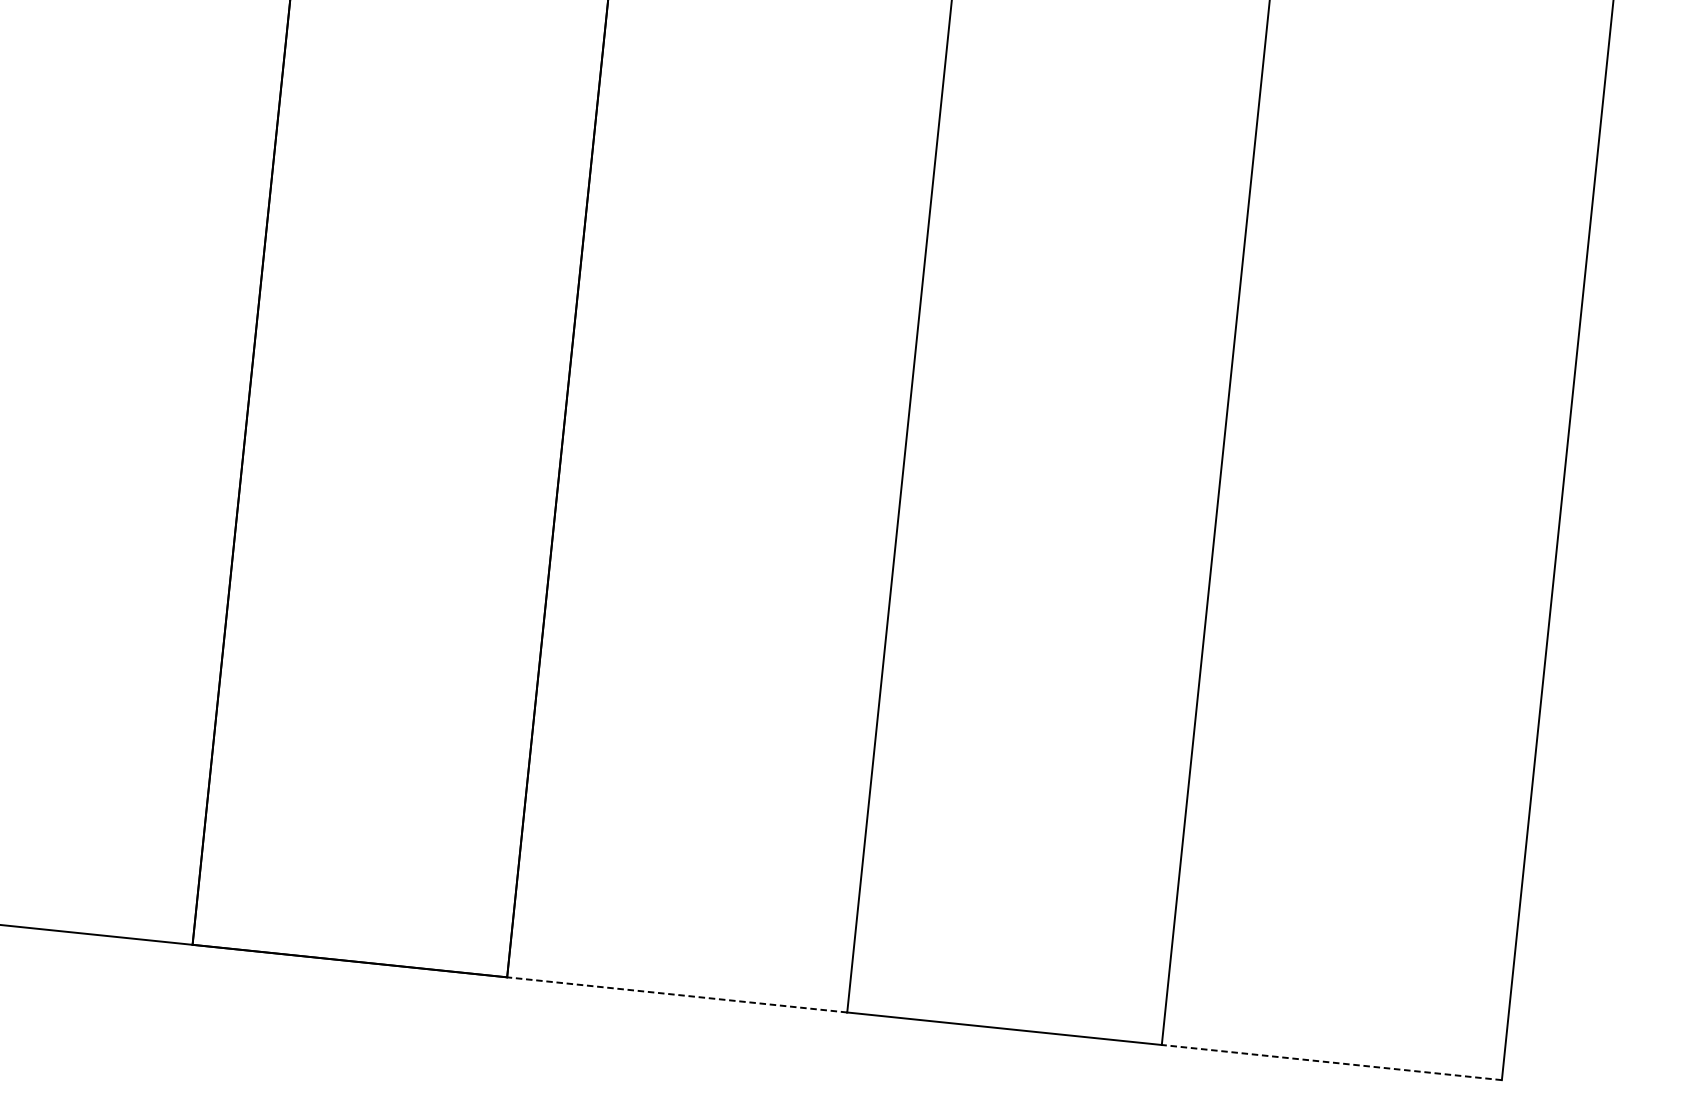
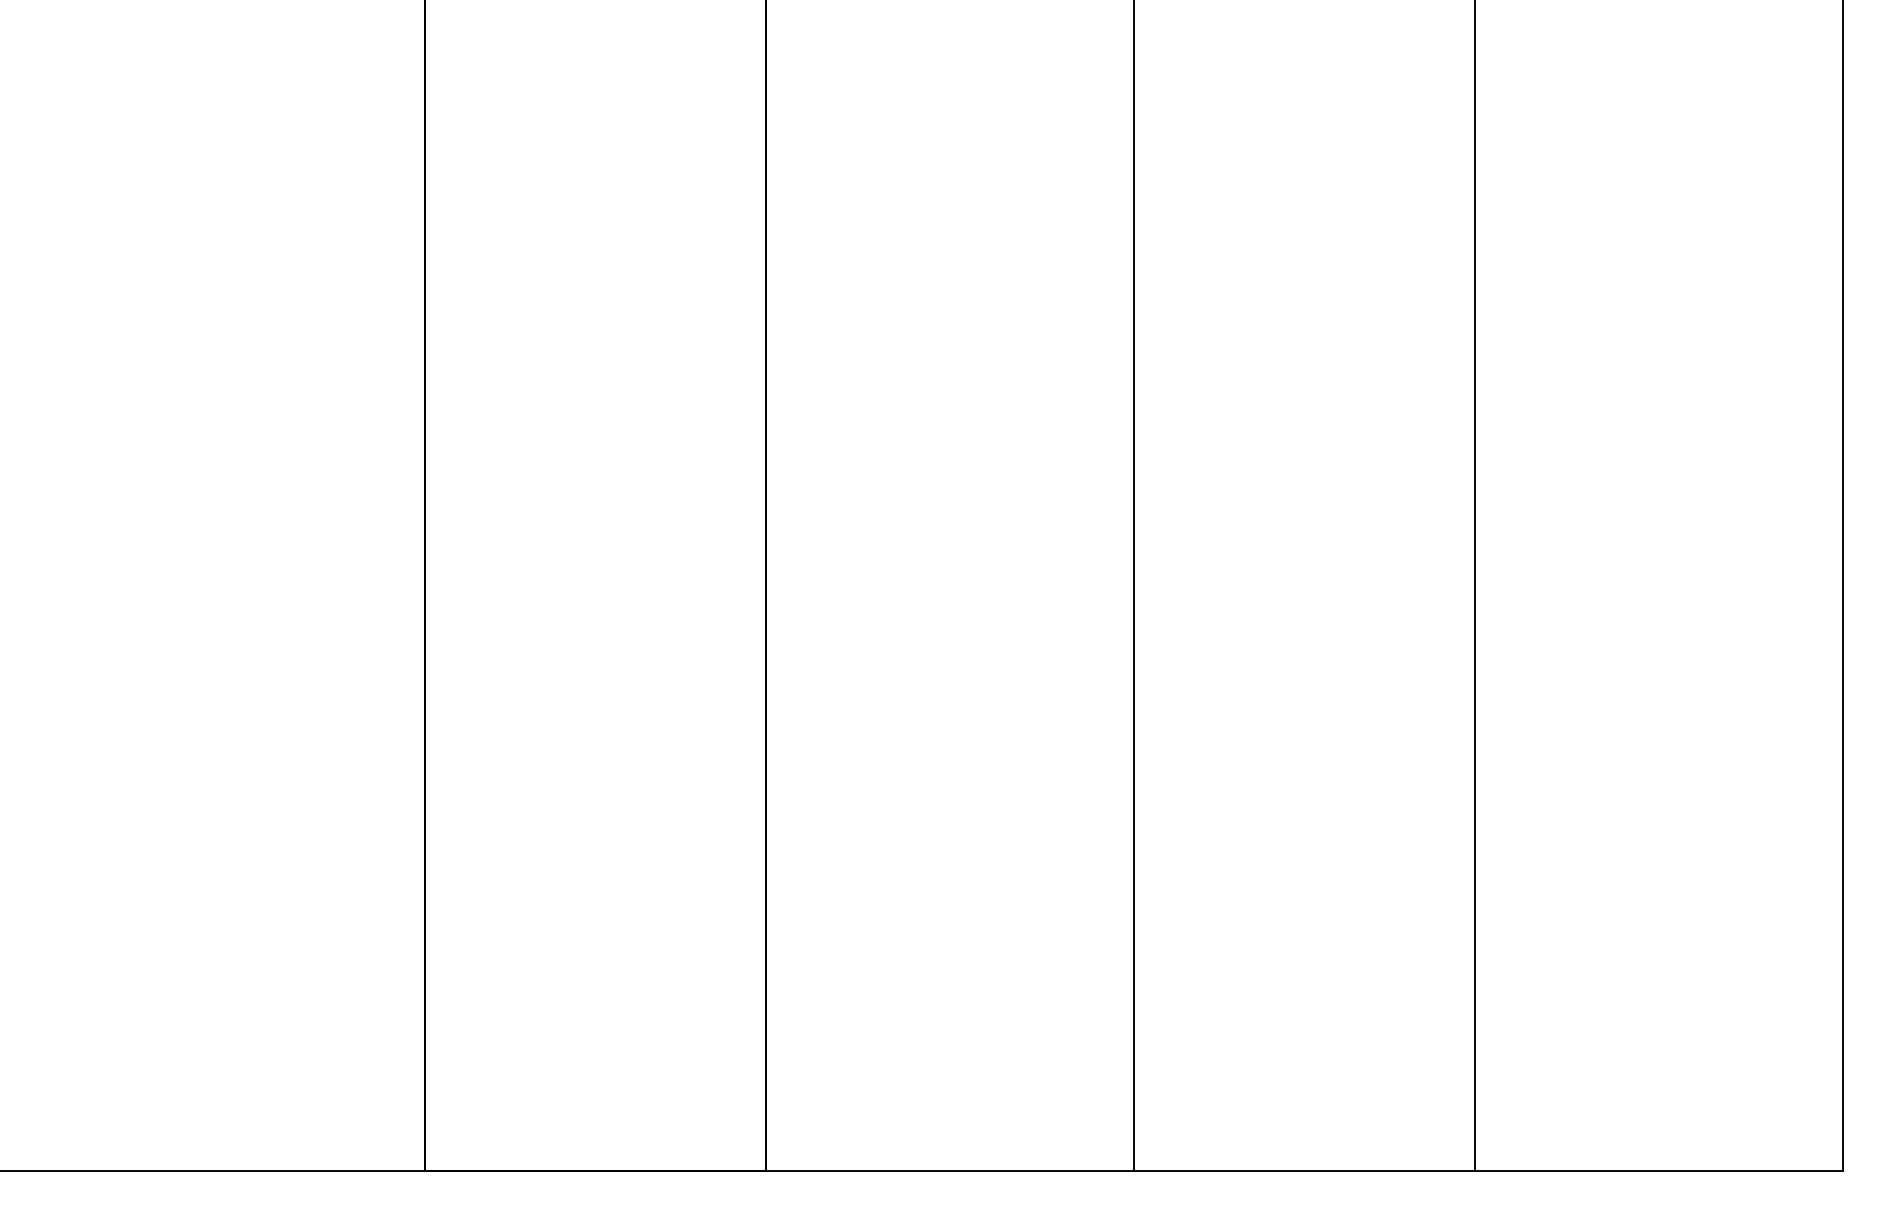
line: (676, 995) -> (949, 1171), dashed -> solid
line: (1331, 1062) -> (1658, 1171), dashed -> solid

